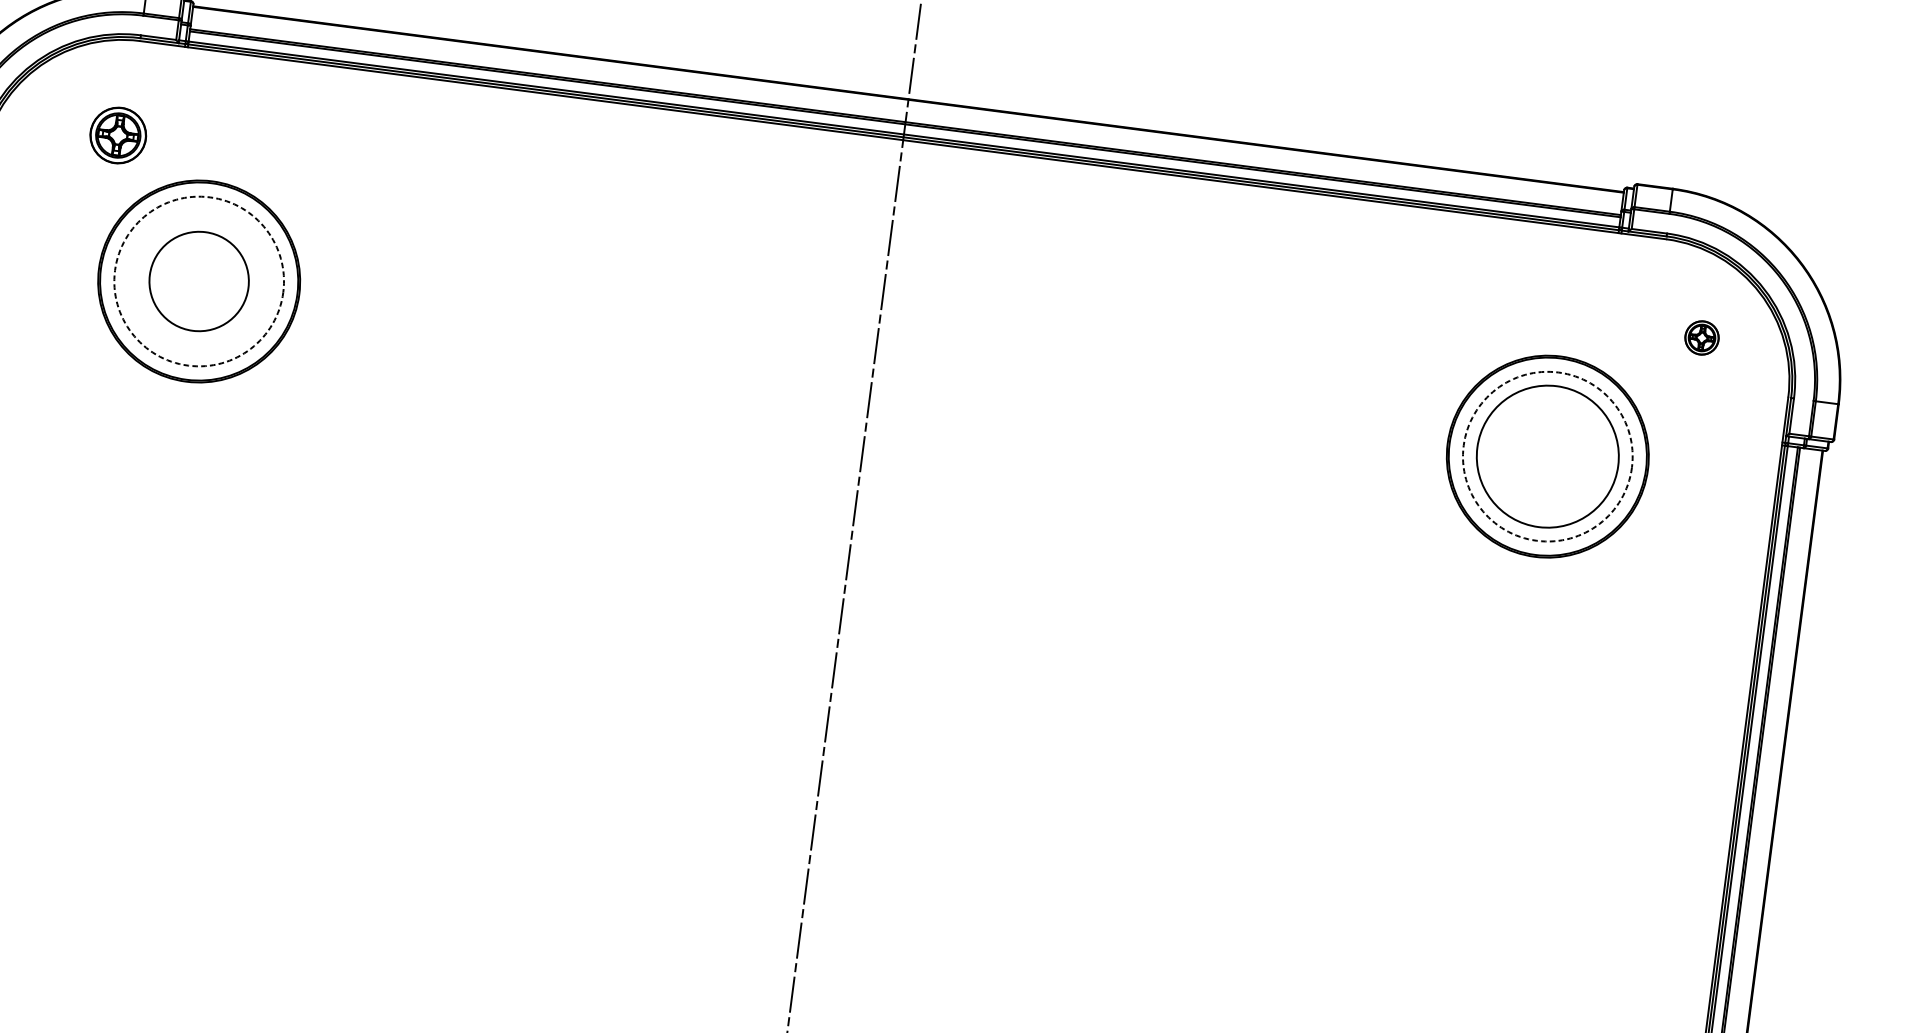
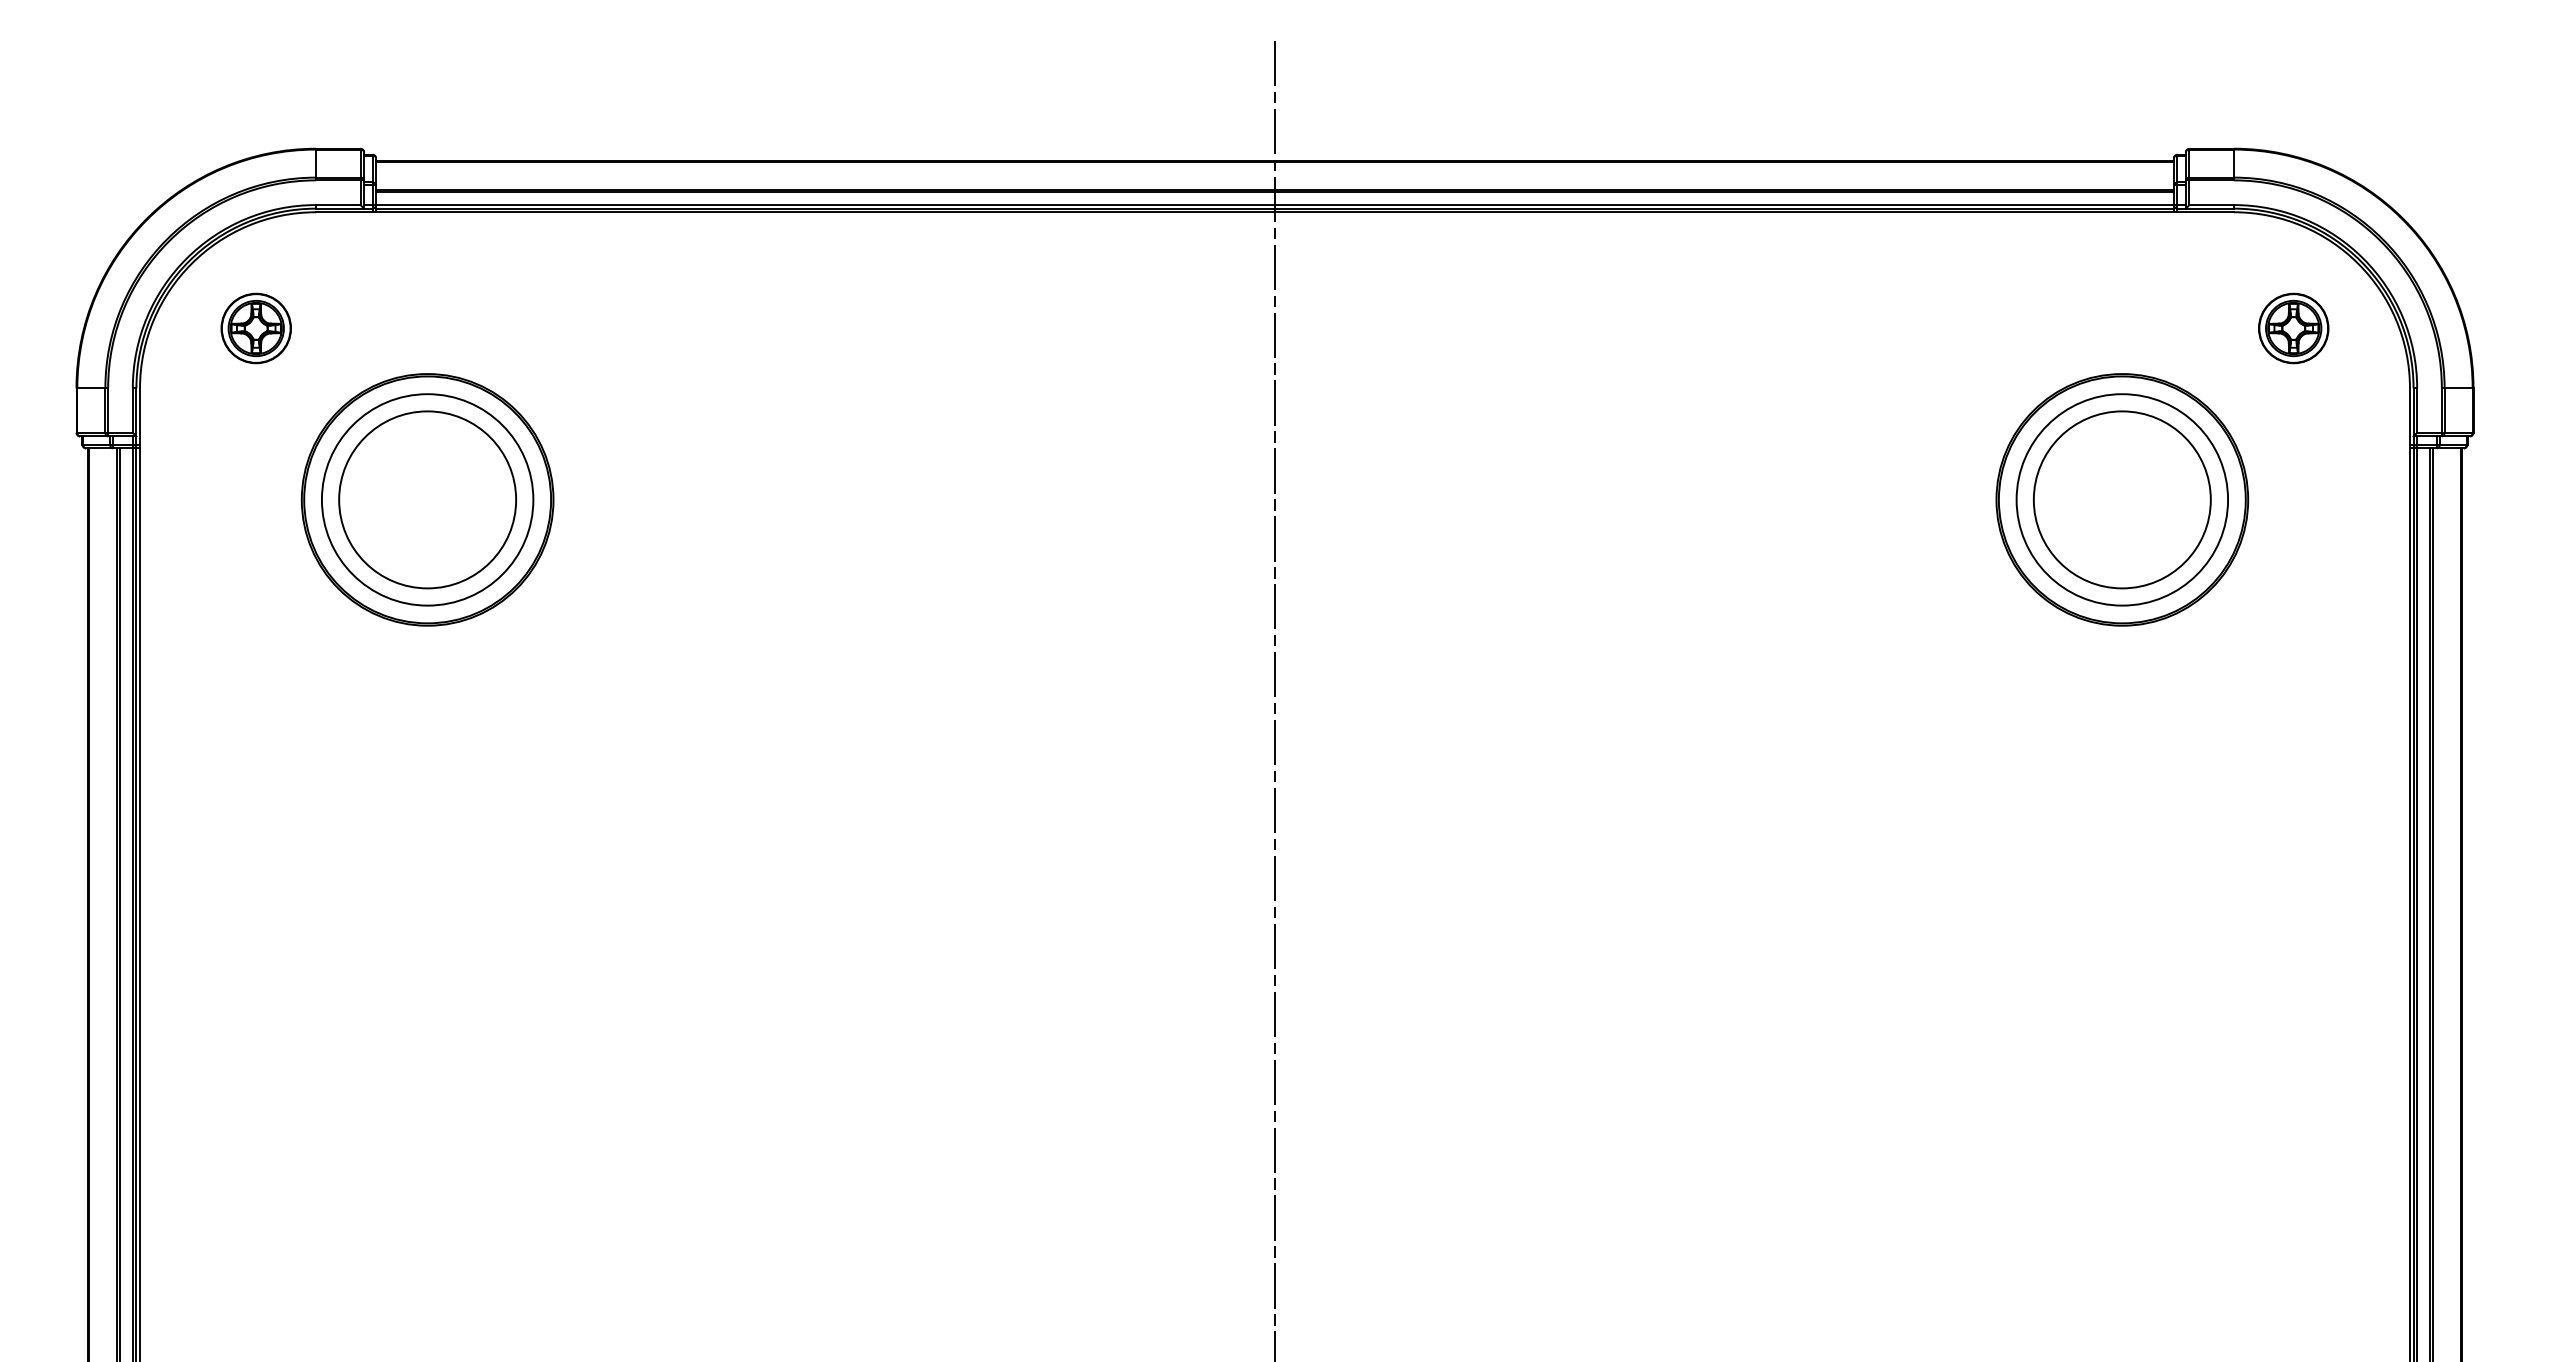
part: (117, 135) -> (255, 328), moved
circle: (199, 281) -> (427, 499), dashed -> solid
circle: (199, 281) -> (427, 499), size x1.43
part: (1701, 337) -> (2293, 328), size x1.67
circle: (1548, 456) -> (2122, 499), dashed -> solid

